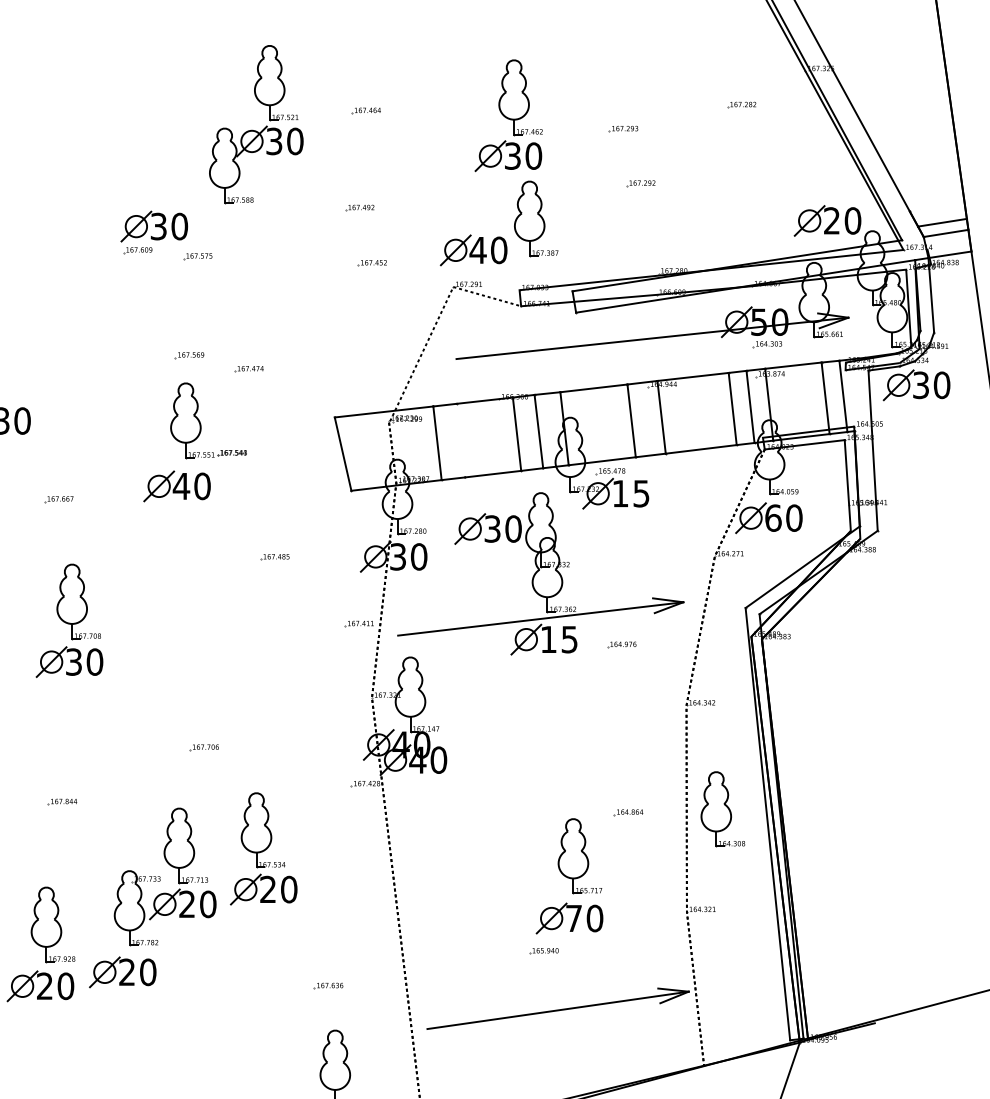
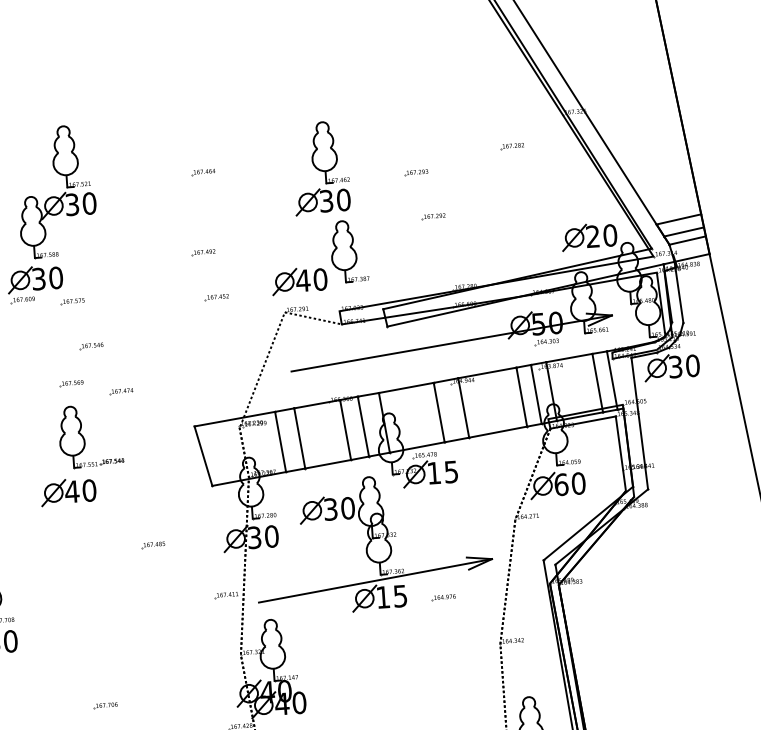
part: (256, 124) -> (56, 191), moved
line: (936, 206) -> (678, 218), added
part: (216, 311) -> (91, 345), added
line: (460, 440) -> (299, 438), added

